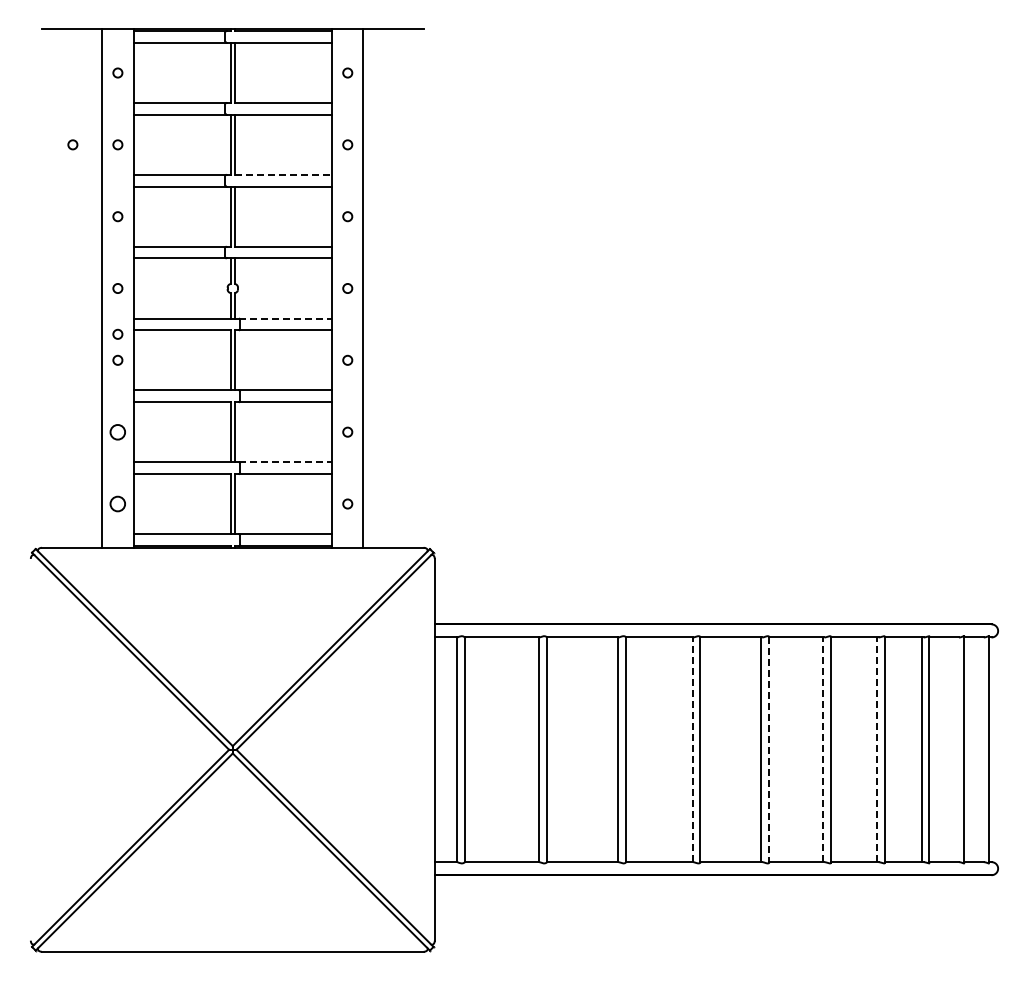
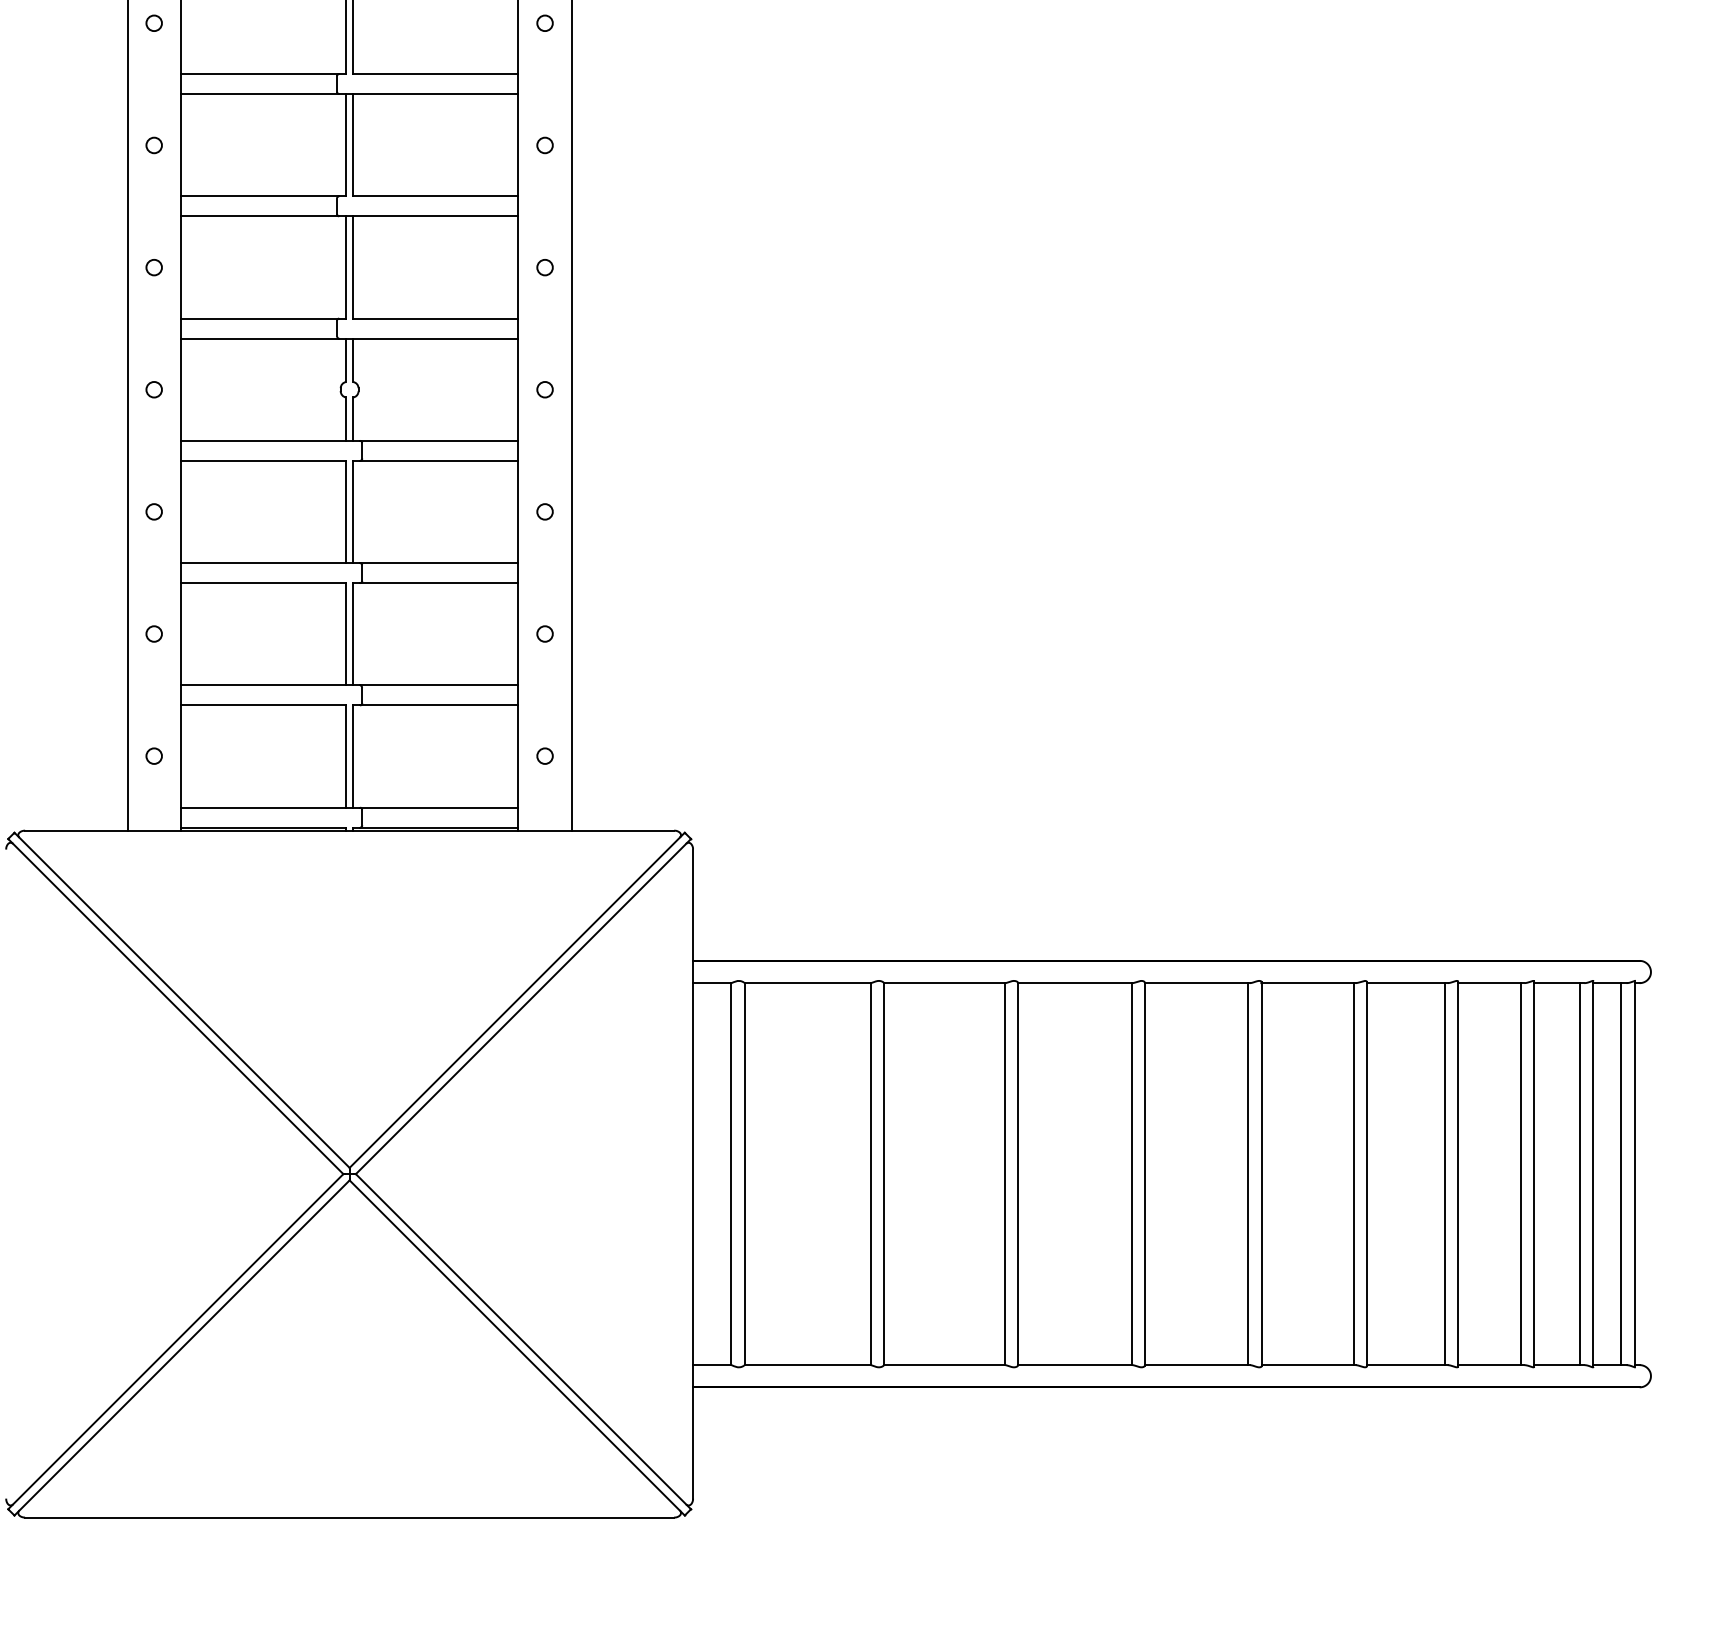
circle: (72, 144) -> (77, 144), removed
line: (283, 174) -> (435, 195), dashed -> solid
line: (285, 318) -> (439, 440), dashed -> solid
circle: (117, 333) -> (153, 466), removed
circle: (117, 431) -> (153, 632), size x0.62
line: (285, 462) -> (439, 685), dashed -> solid
circle: (117, 503) -> (153, 755), size x0.62
line: (692, 749) -> (1131, 1173), dashed -> solid
line: (769, 749) -> (1262, 1173), dashed -> solid
line: (823, 749) -> (1354, 1173), dashed -> solid
line: (876, 749) -> (1444, 1173), dashed -> solid
line: (956, 749) -> (1580, 1173), added
line: (980, 749) -> (1620, 1173), added

